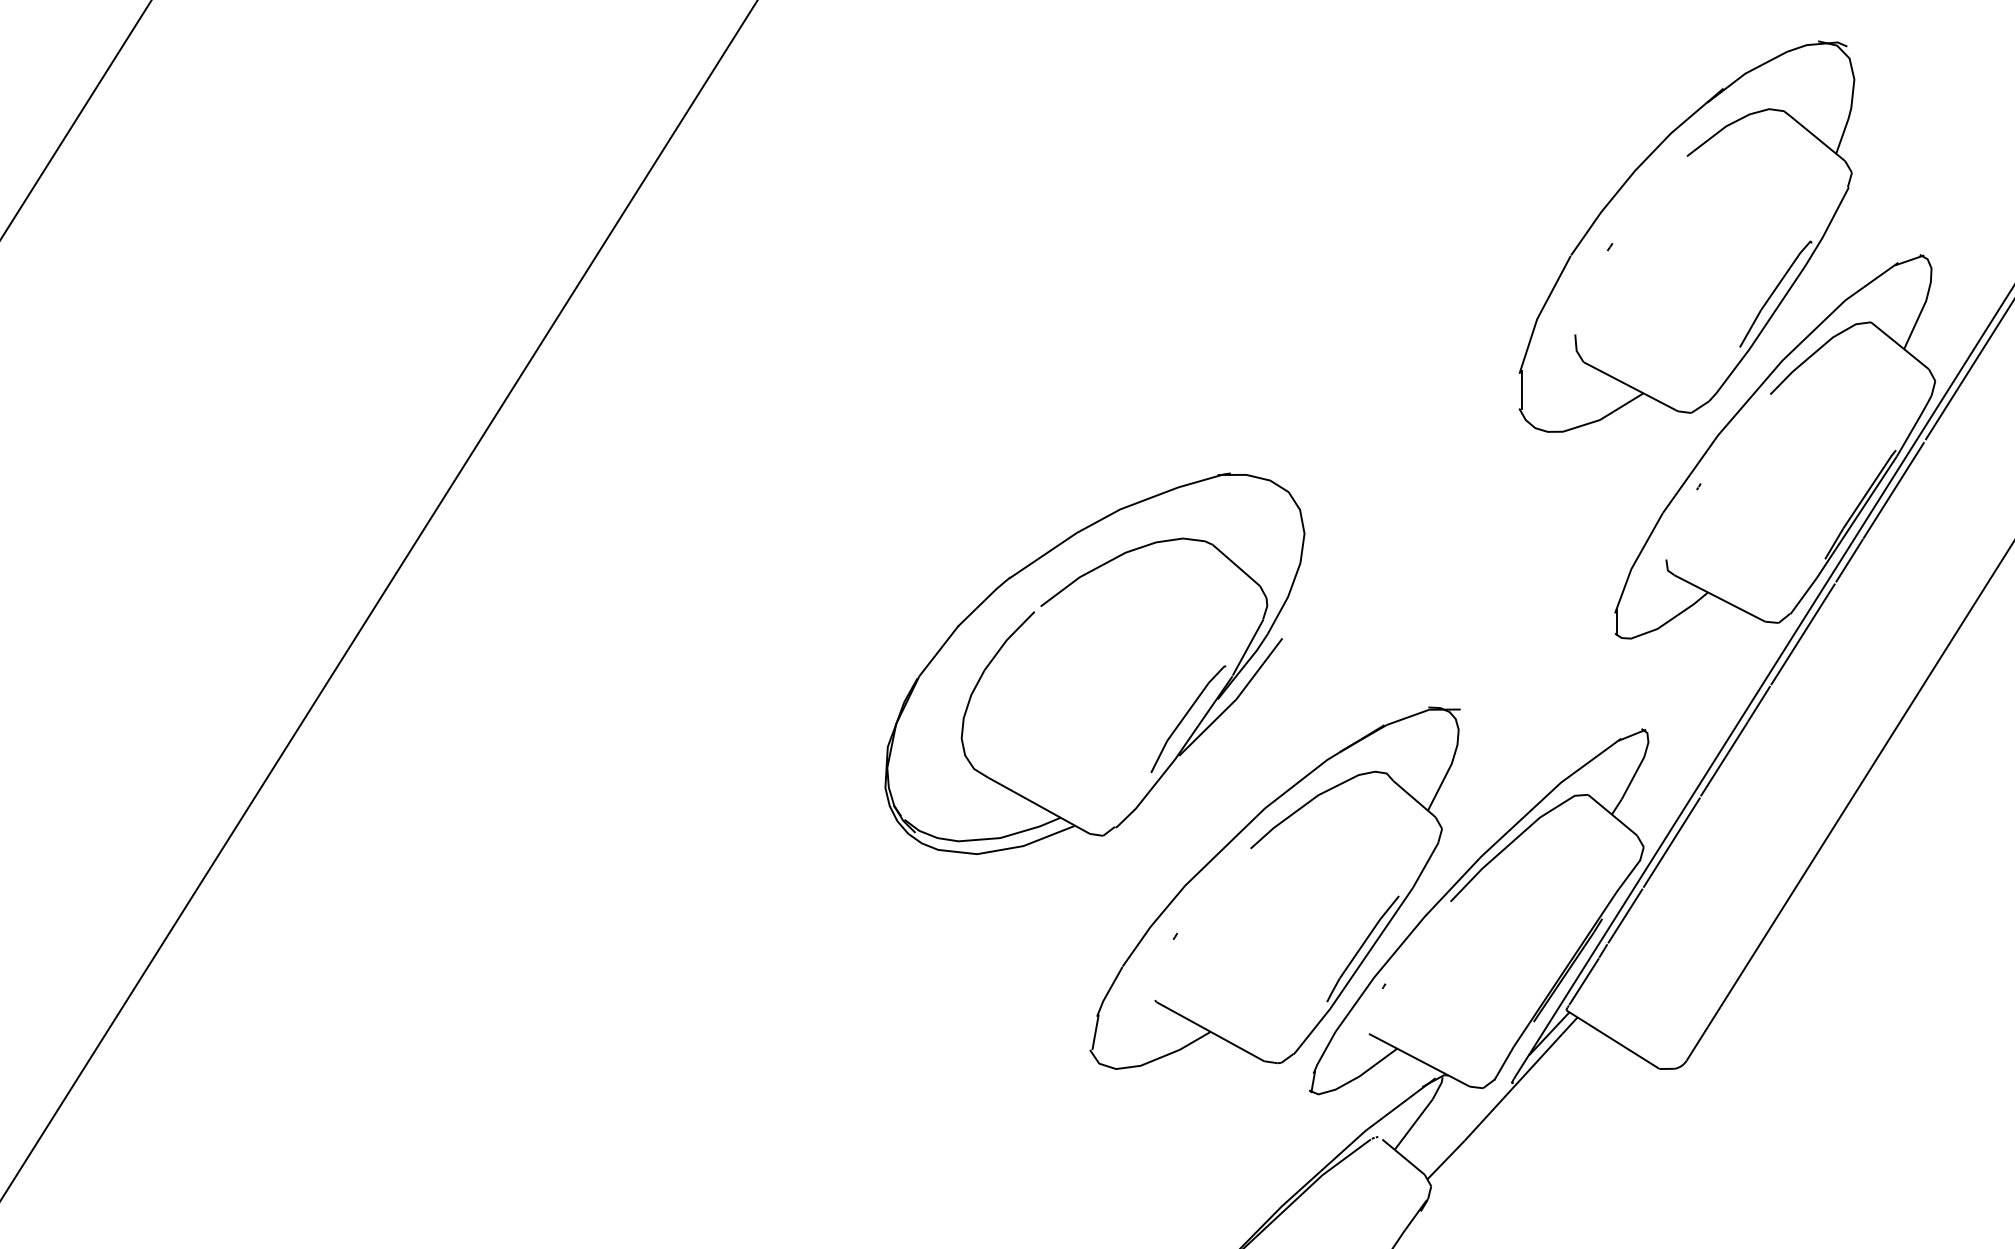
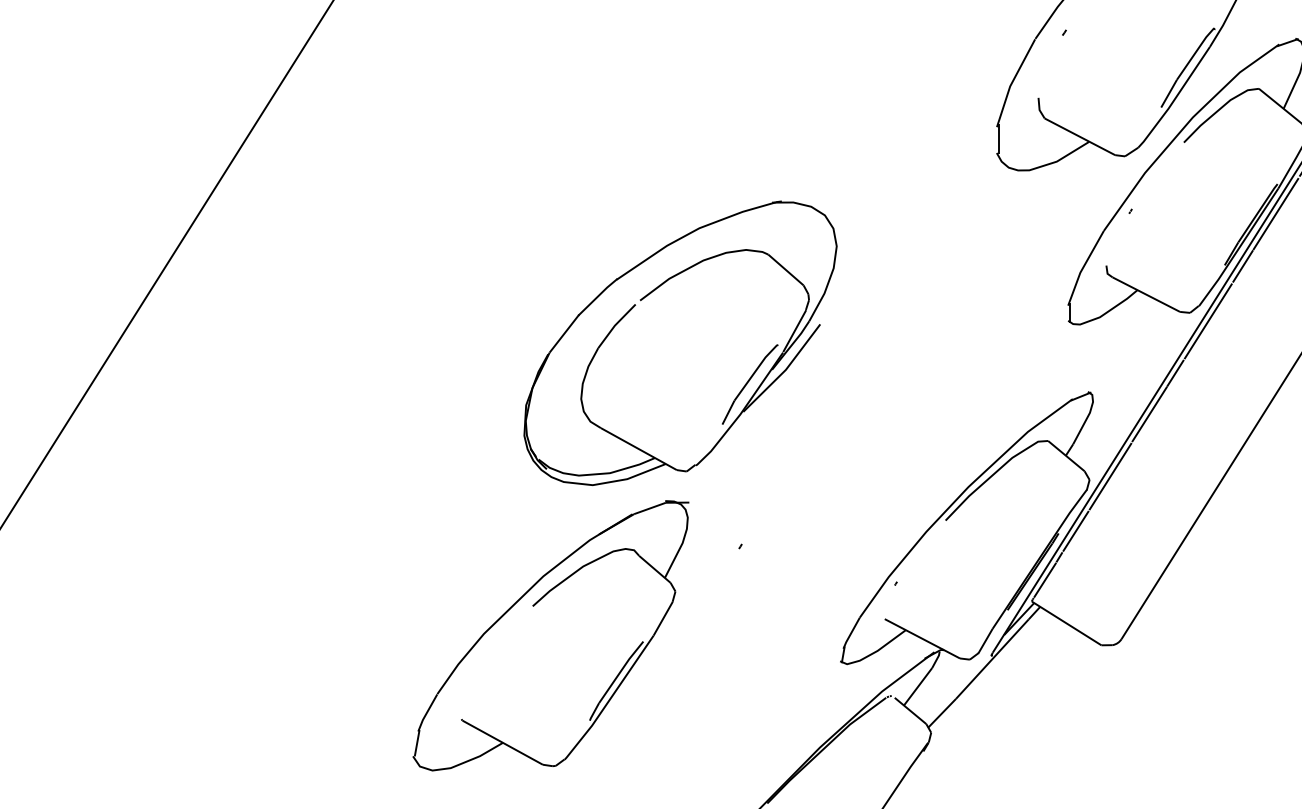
part: (1274, 887) -> (550, 635), moved

